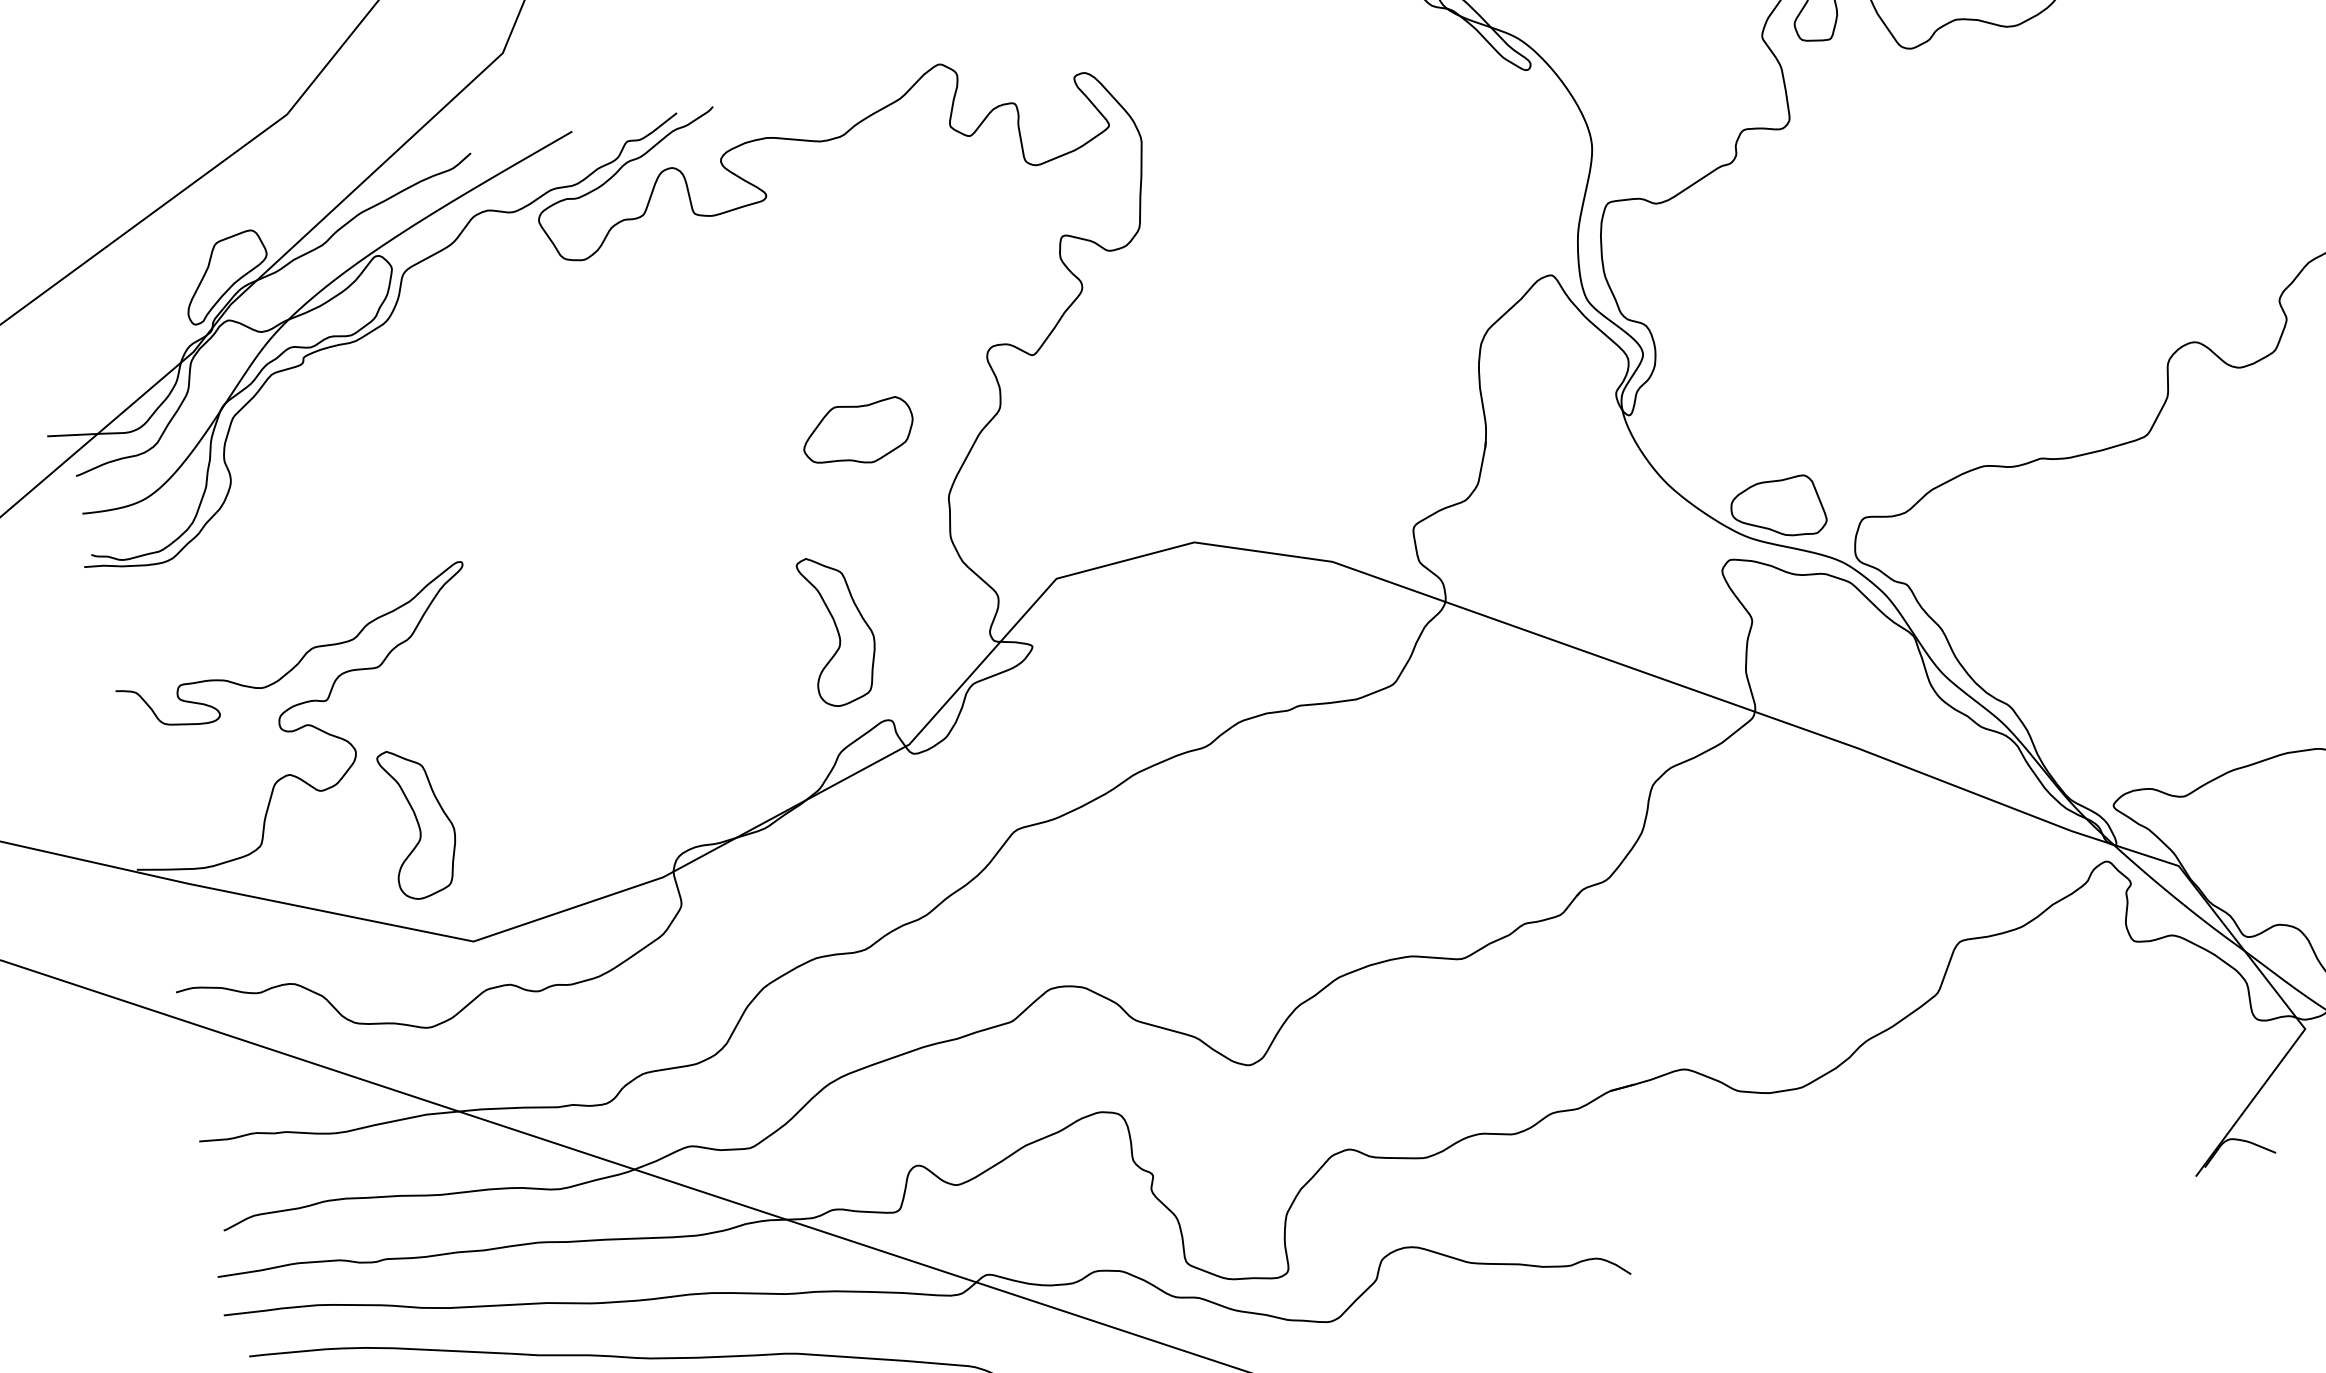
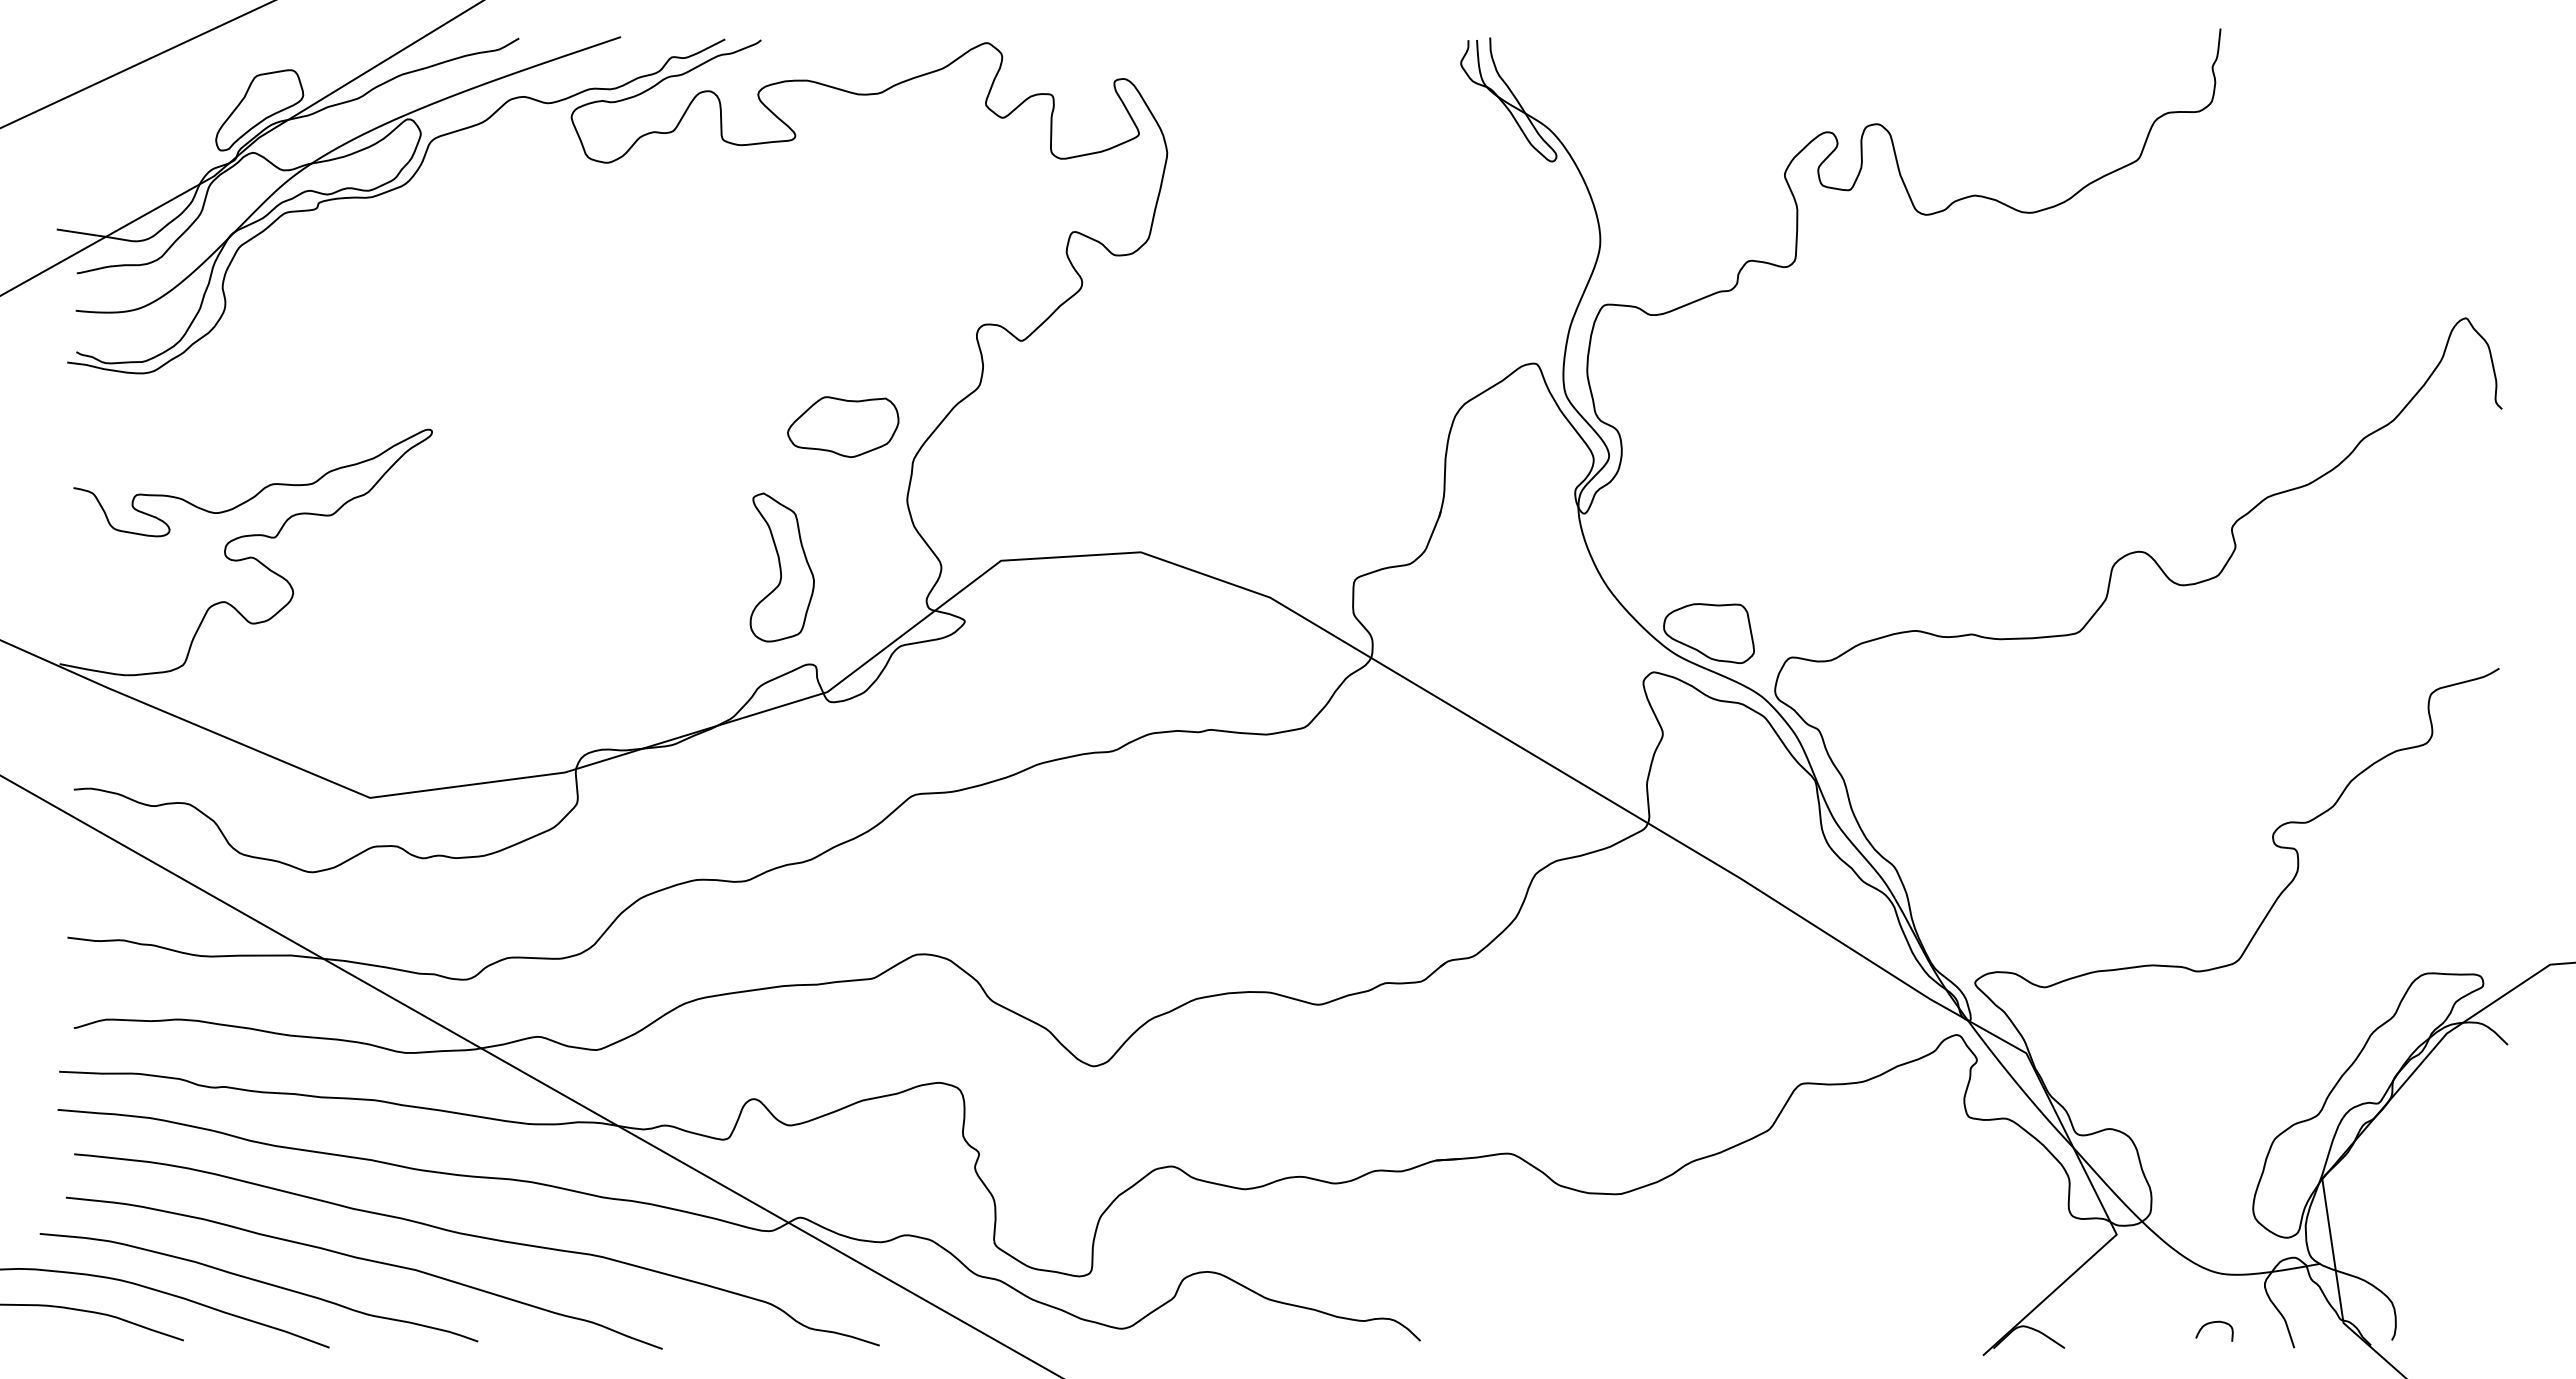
part: (858, 434) -> (843, 427), moved
part: (419, 822) -> (340, 672), removed

